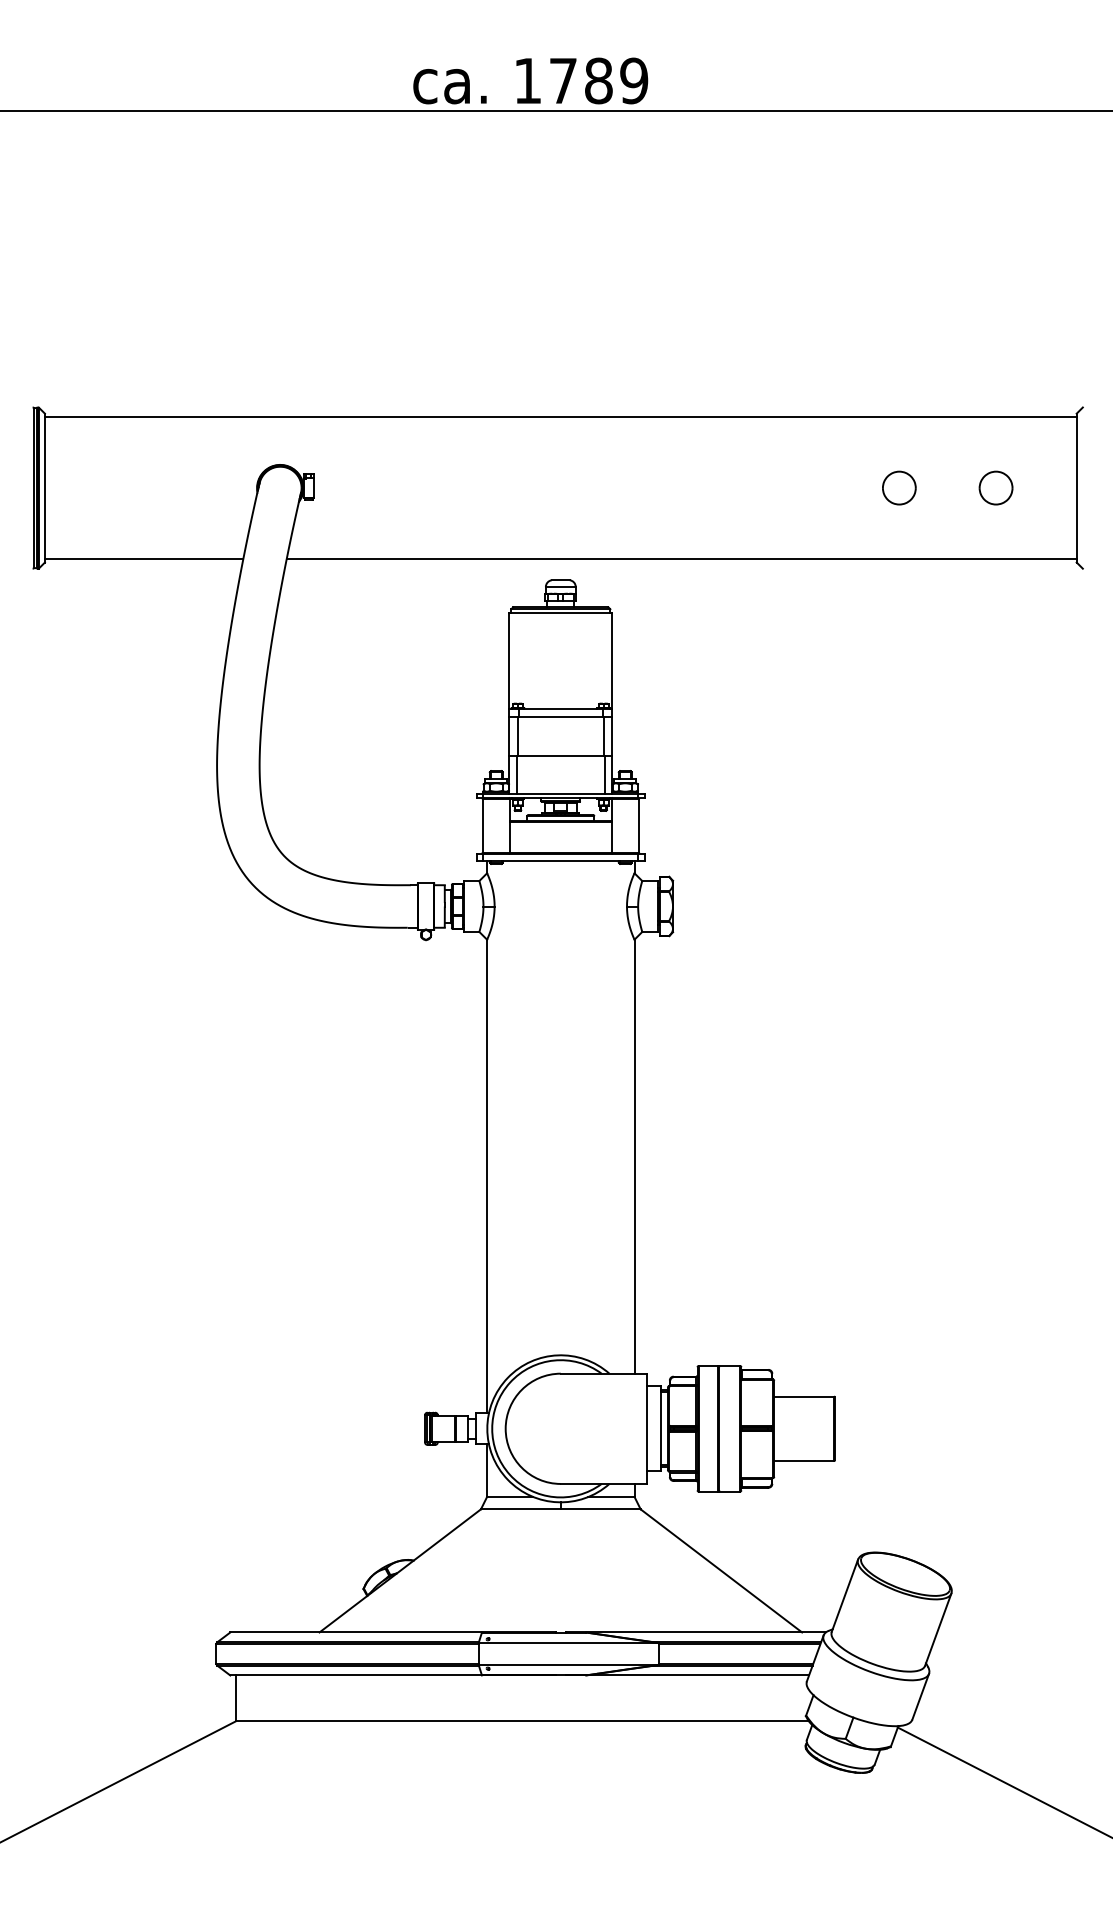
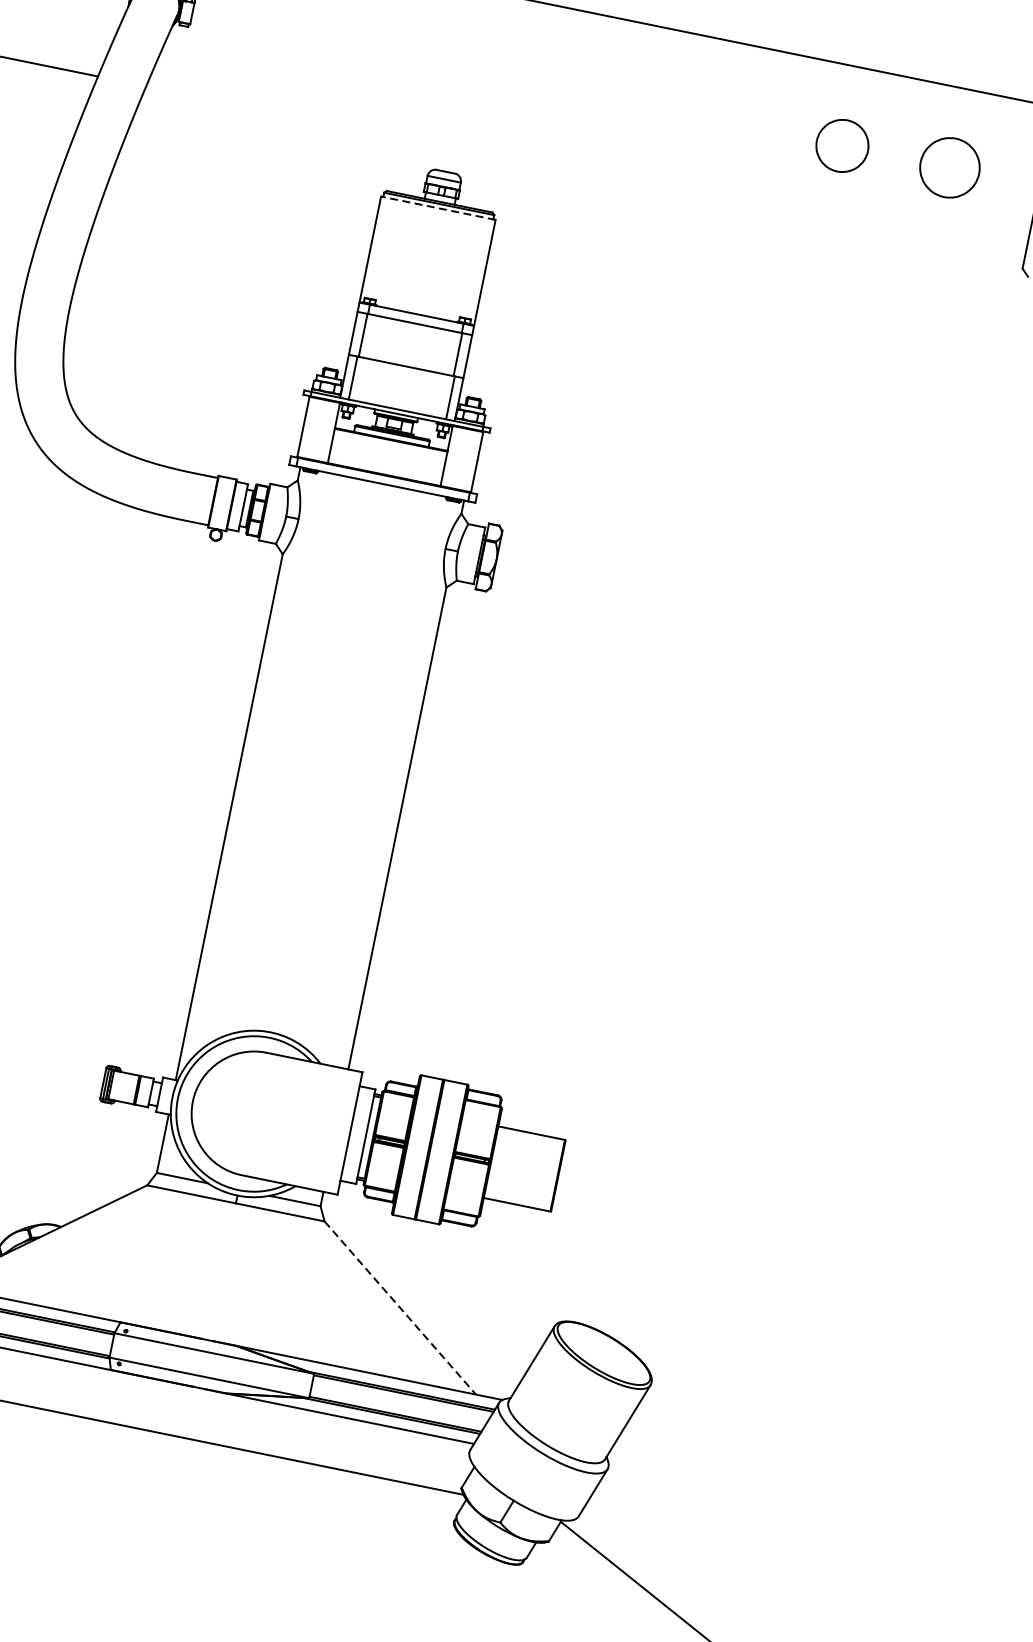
part: (899, 487) -> (842, 145), size x1.4
part: (995, 487) -> (949, 166), size x1.6
line: (681, 559) -> (584, 175), removed
line: (560, 613) -> (437, 208), solid -> dashed
line: (721, 1570) -> (400, 1307), solid -> dashed

